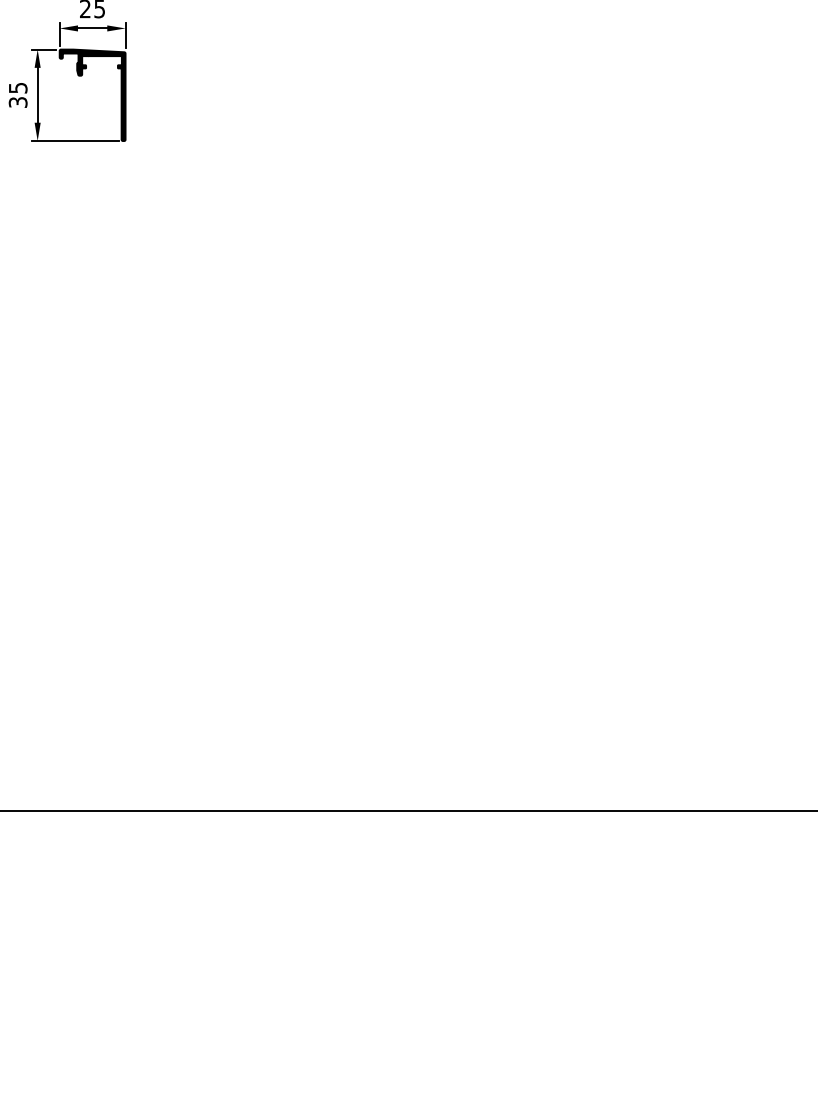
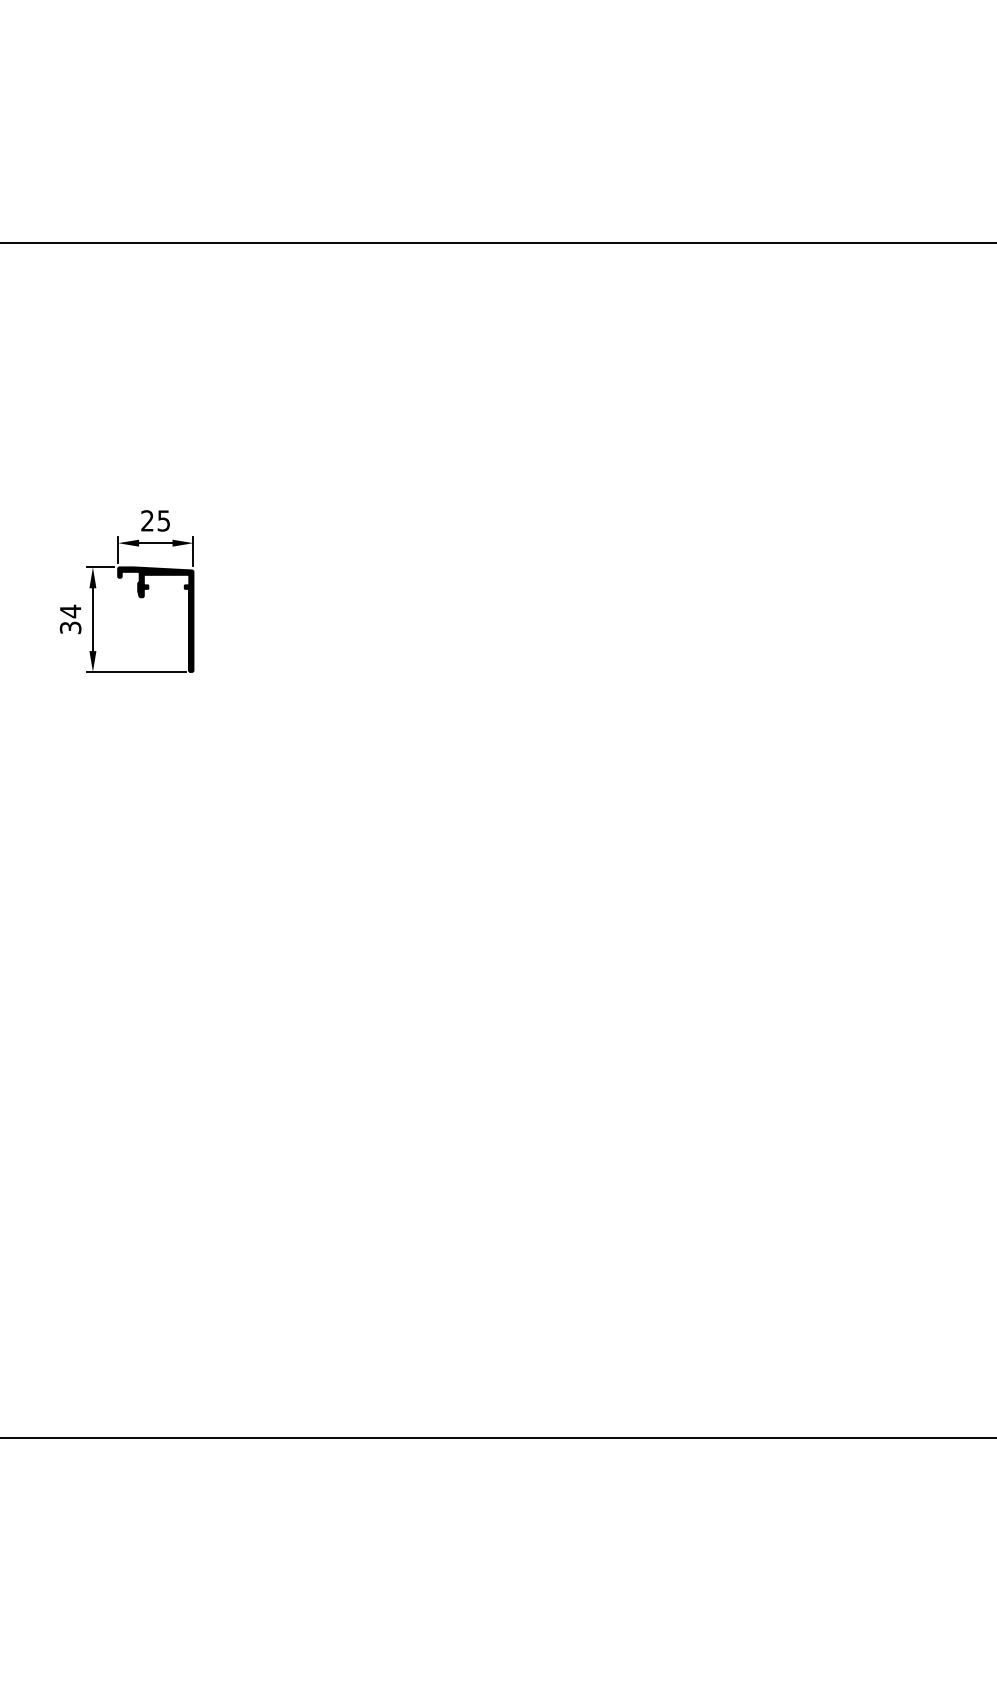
text: (18, 88) -> (70, 611), 35 -> 34

